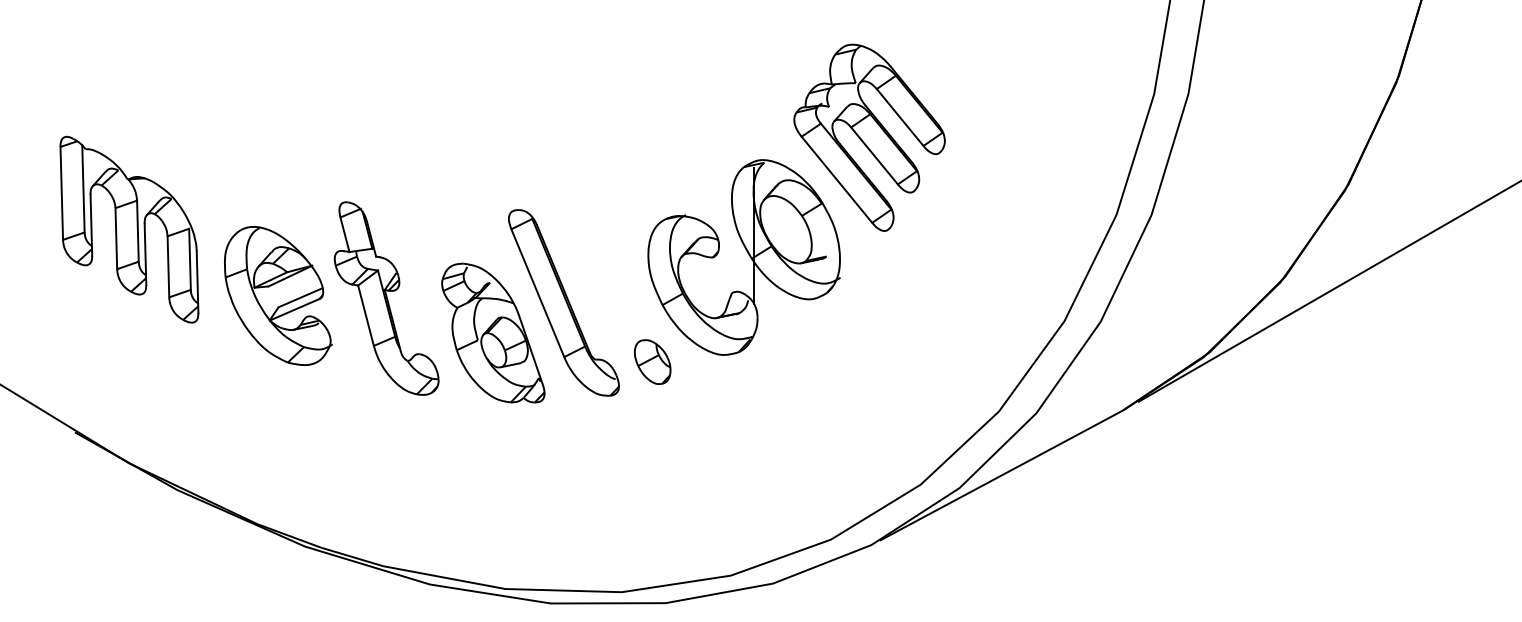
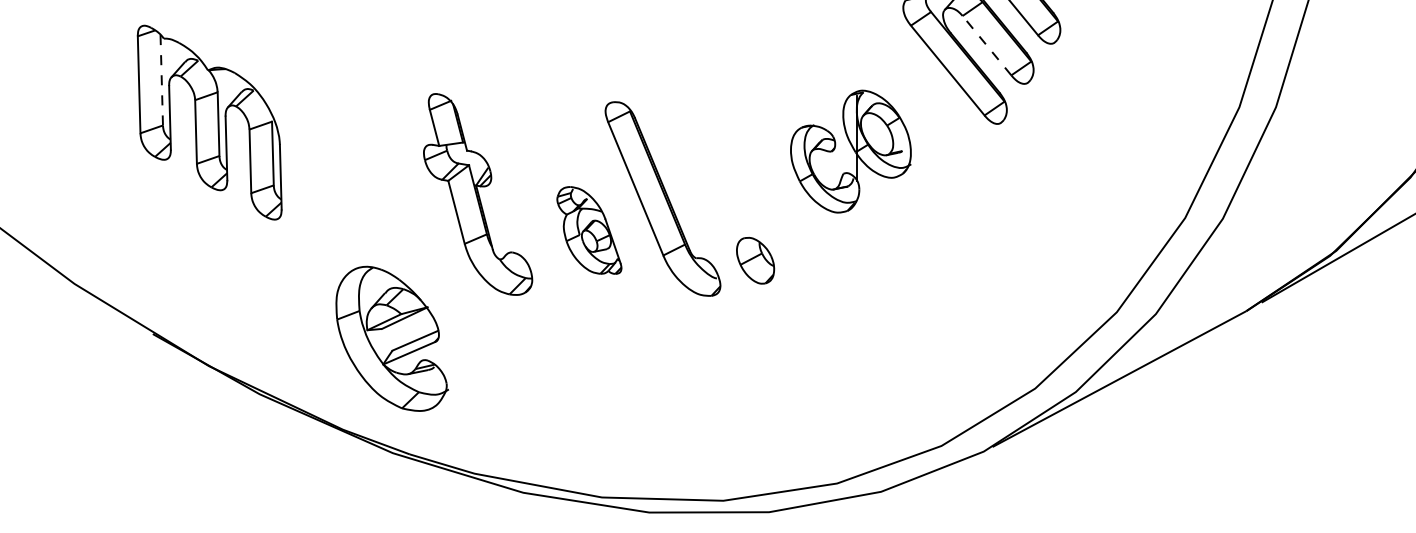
line: (874, 155) -> (986, 45), solid -> dashed
line: (83, 188) -> (161, 79), solid -> dashed
part: (743, 257) -> (850, 151), size x0.6
part: (278, 295) -> (392, 338), moved
part: (493, 332) -> (589, 229), size x0.6

